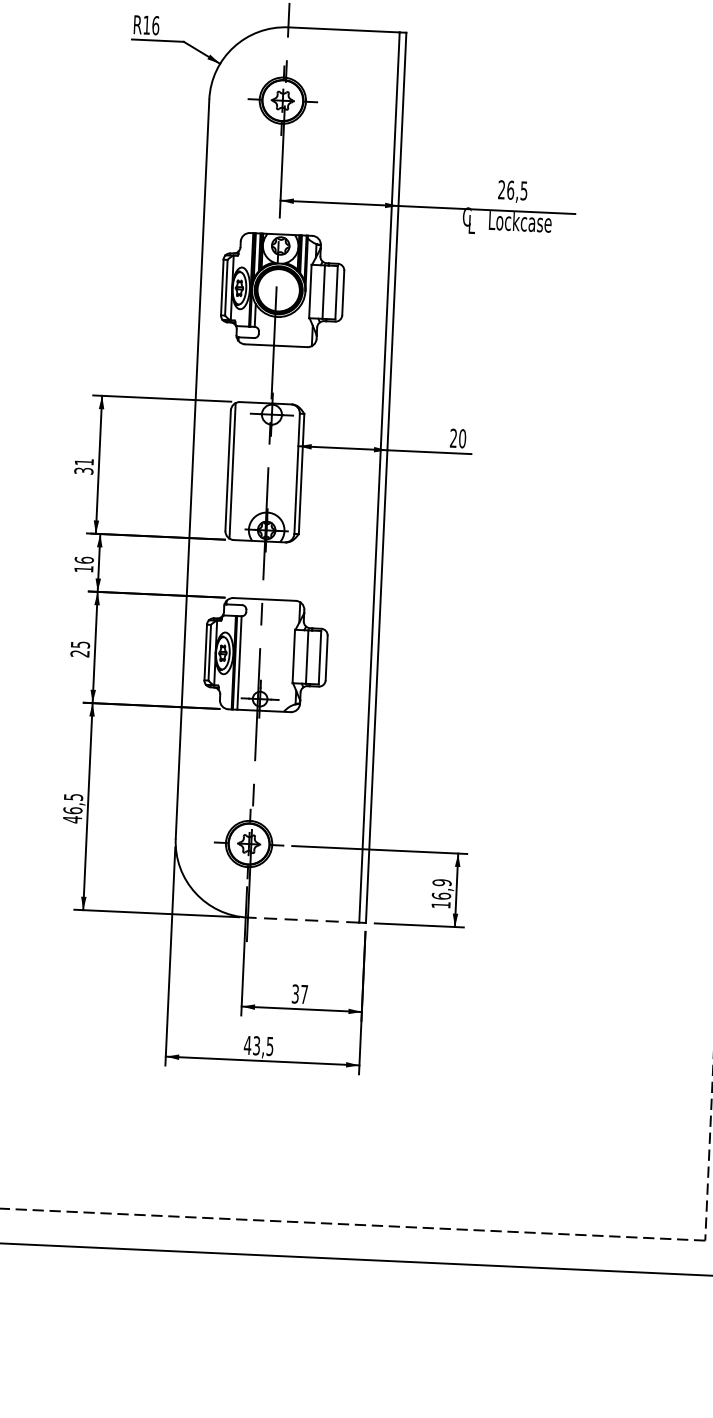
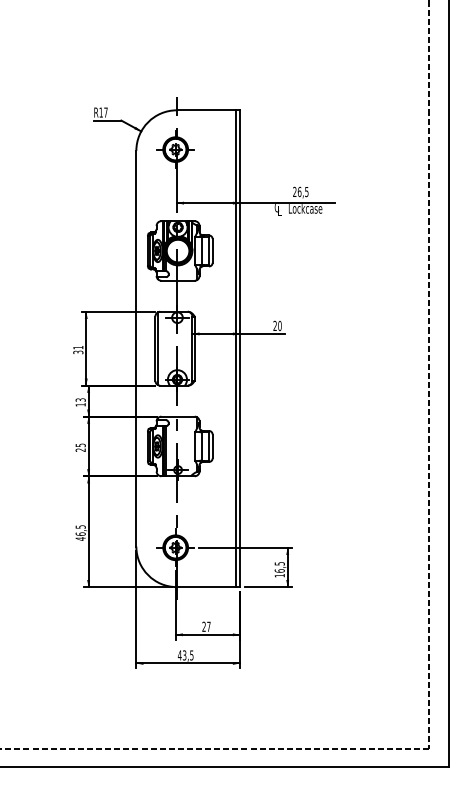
text: (154, 25) -> (105, 112), R16 -> R17
text: (83, 559) -> (80, 399), 16 -> 13
text: (441, 882) -> (279, 563), 16,9 -> 16,5
line: (303, 920) -> (206, 587), dashed -> solid
text: (294, 993) -> (203, 626), 37 -> 27

